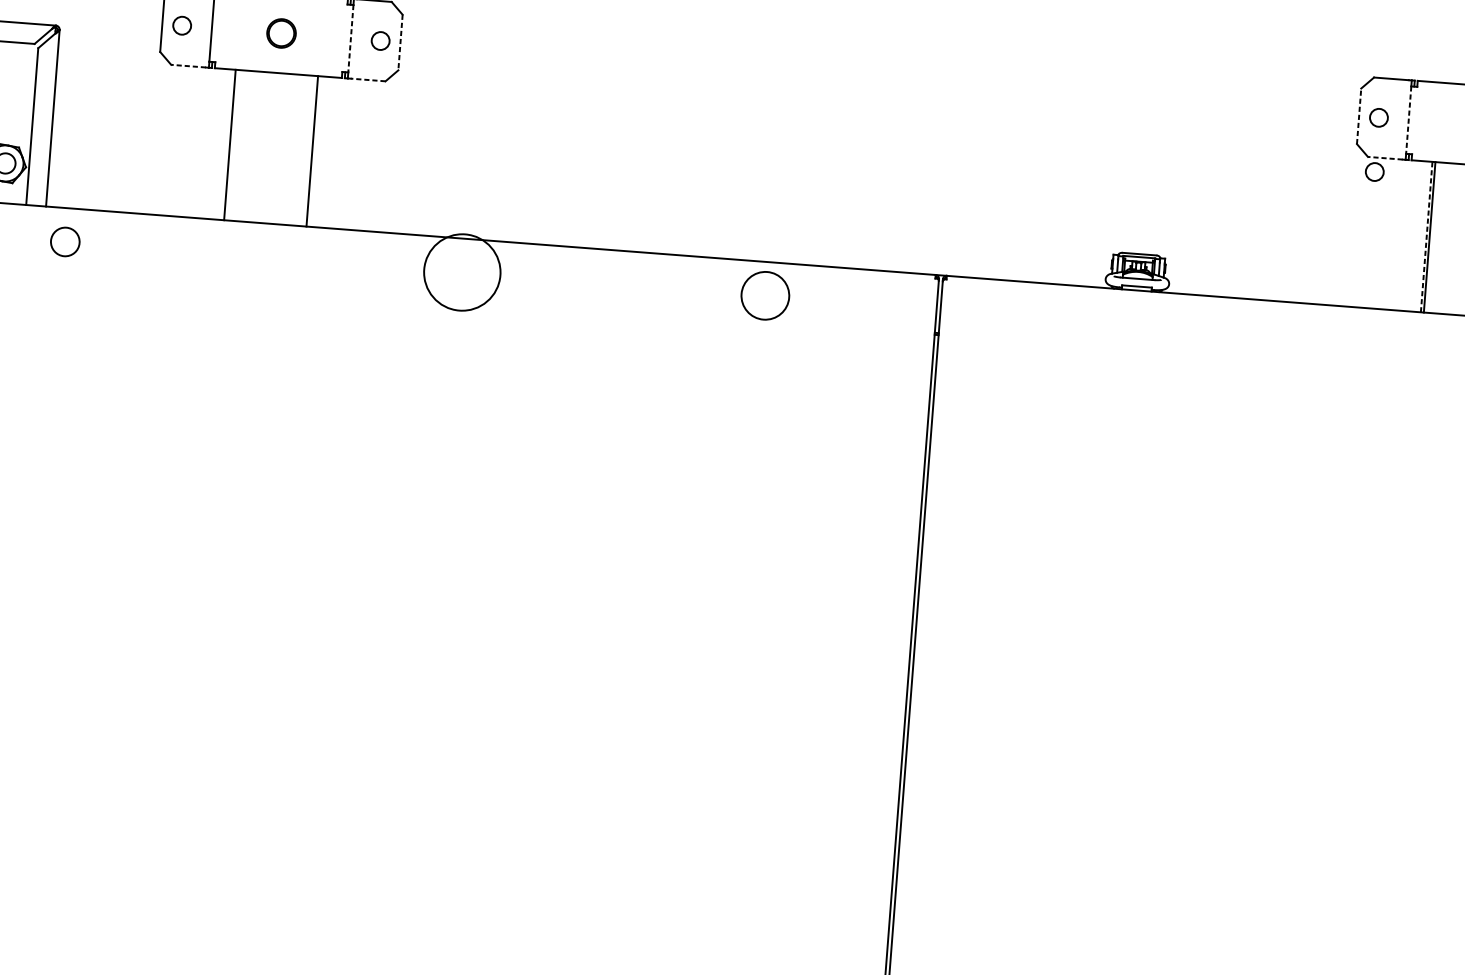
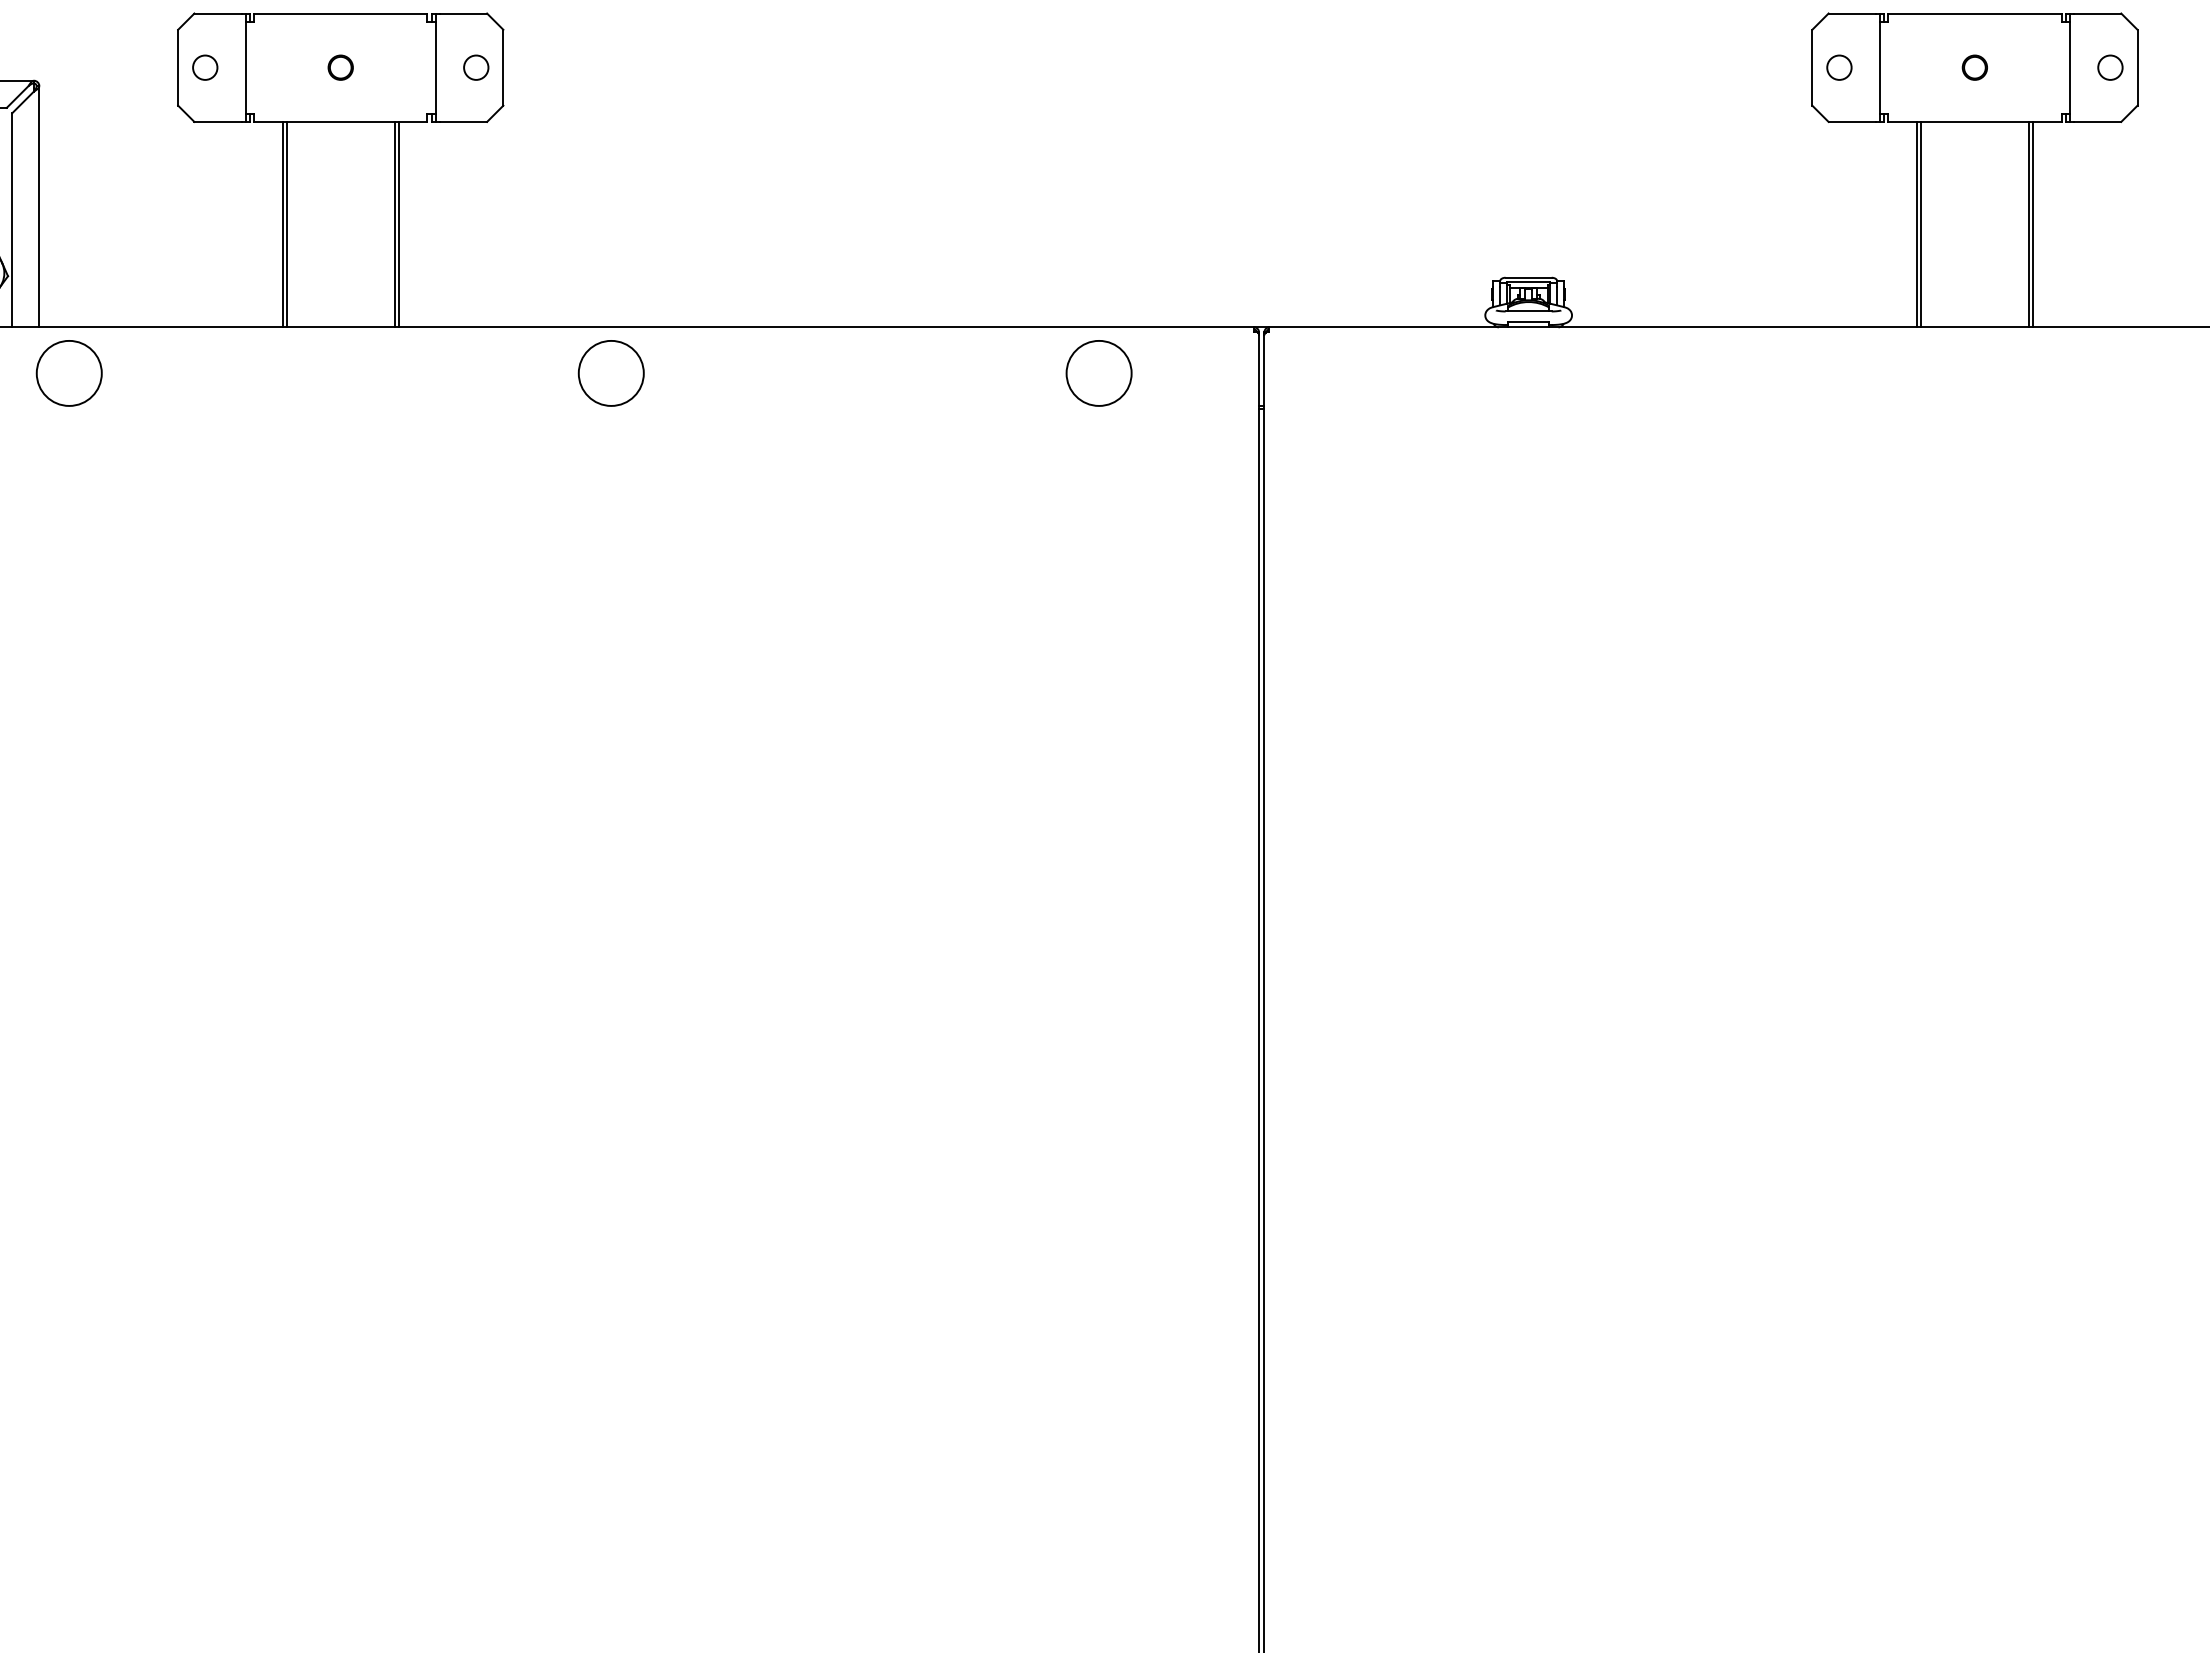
circle: (281, 33) -> (340, 67), size x0.62
line: (350, 39) -> (435, 68), dashed -> solid
line: (400, 42) -> (503, 67), dashed -> solid
line: (188, 65) -> (218, 121), dashed -> solid
line: (368, 79) -> (463, 121), dashed -> solid
line: (1359, 116) -> (1812, 67), dashed -> solid
line: (1408, 120) -> (1880, 68), dashed -> solid
line: (232, 145) -> (286, 224), added
line: (315, 151) -> (399, 224), added
line: (1385, 157) -> (1852, 121), dashed -> solid
circle: (1374, 171) -> (1839, 141), removed
line: (1426, 236) -> (1916, 224), dashed -> solid
circle: (64, 241) -> (68, 373), size x1.67
circle: (461, 271) -> (610, 372), size x0.62
circle: (764, 295) -> (1098, 373), moved

